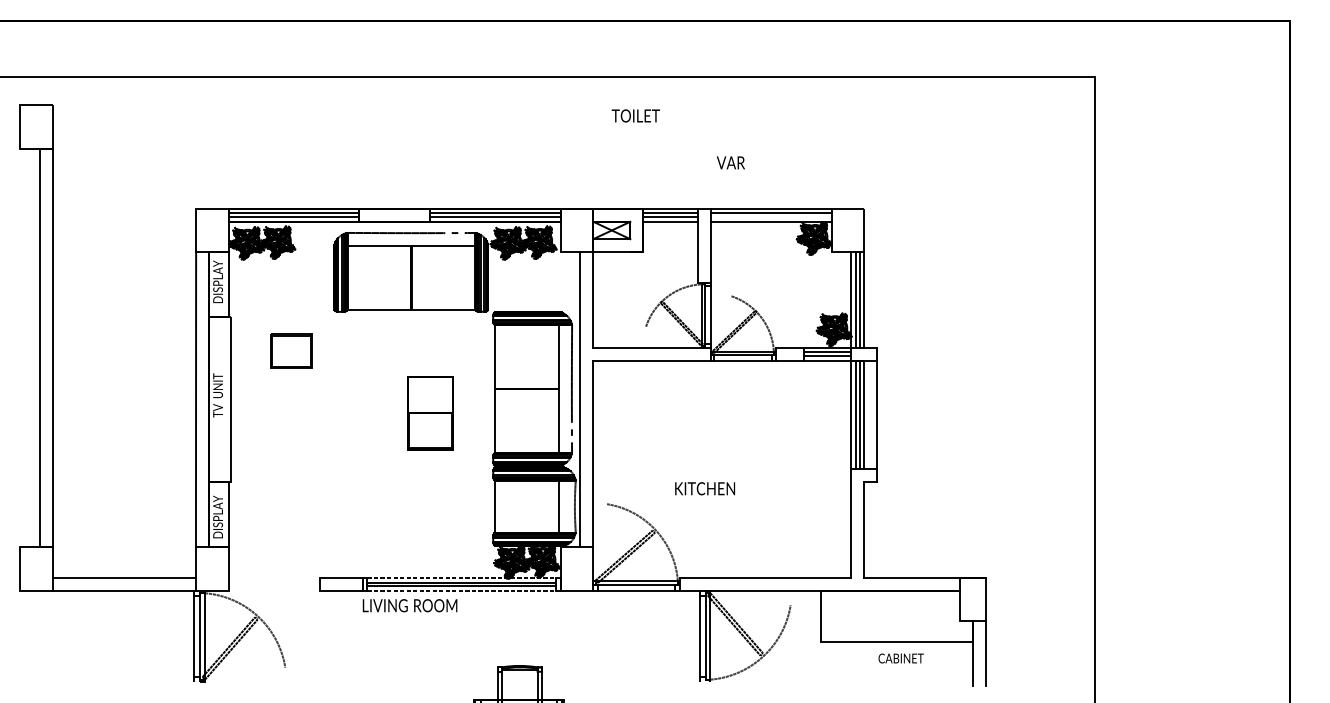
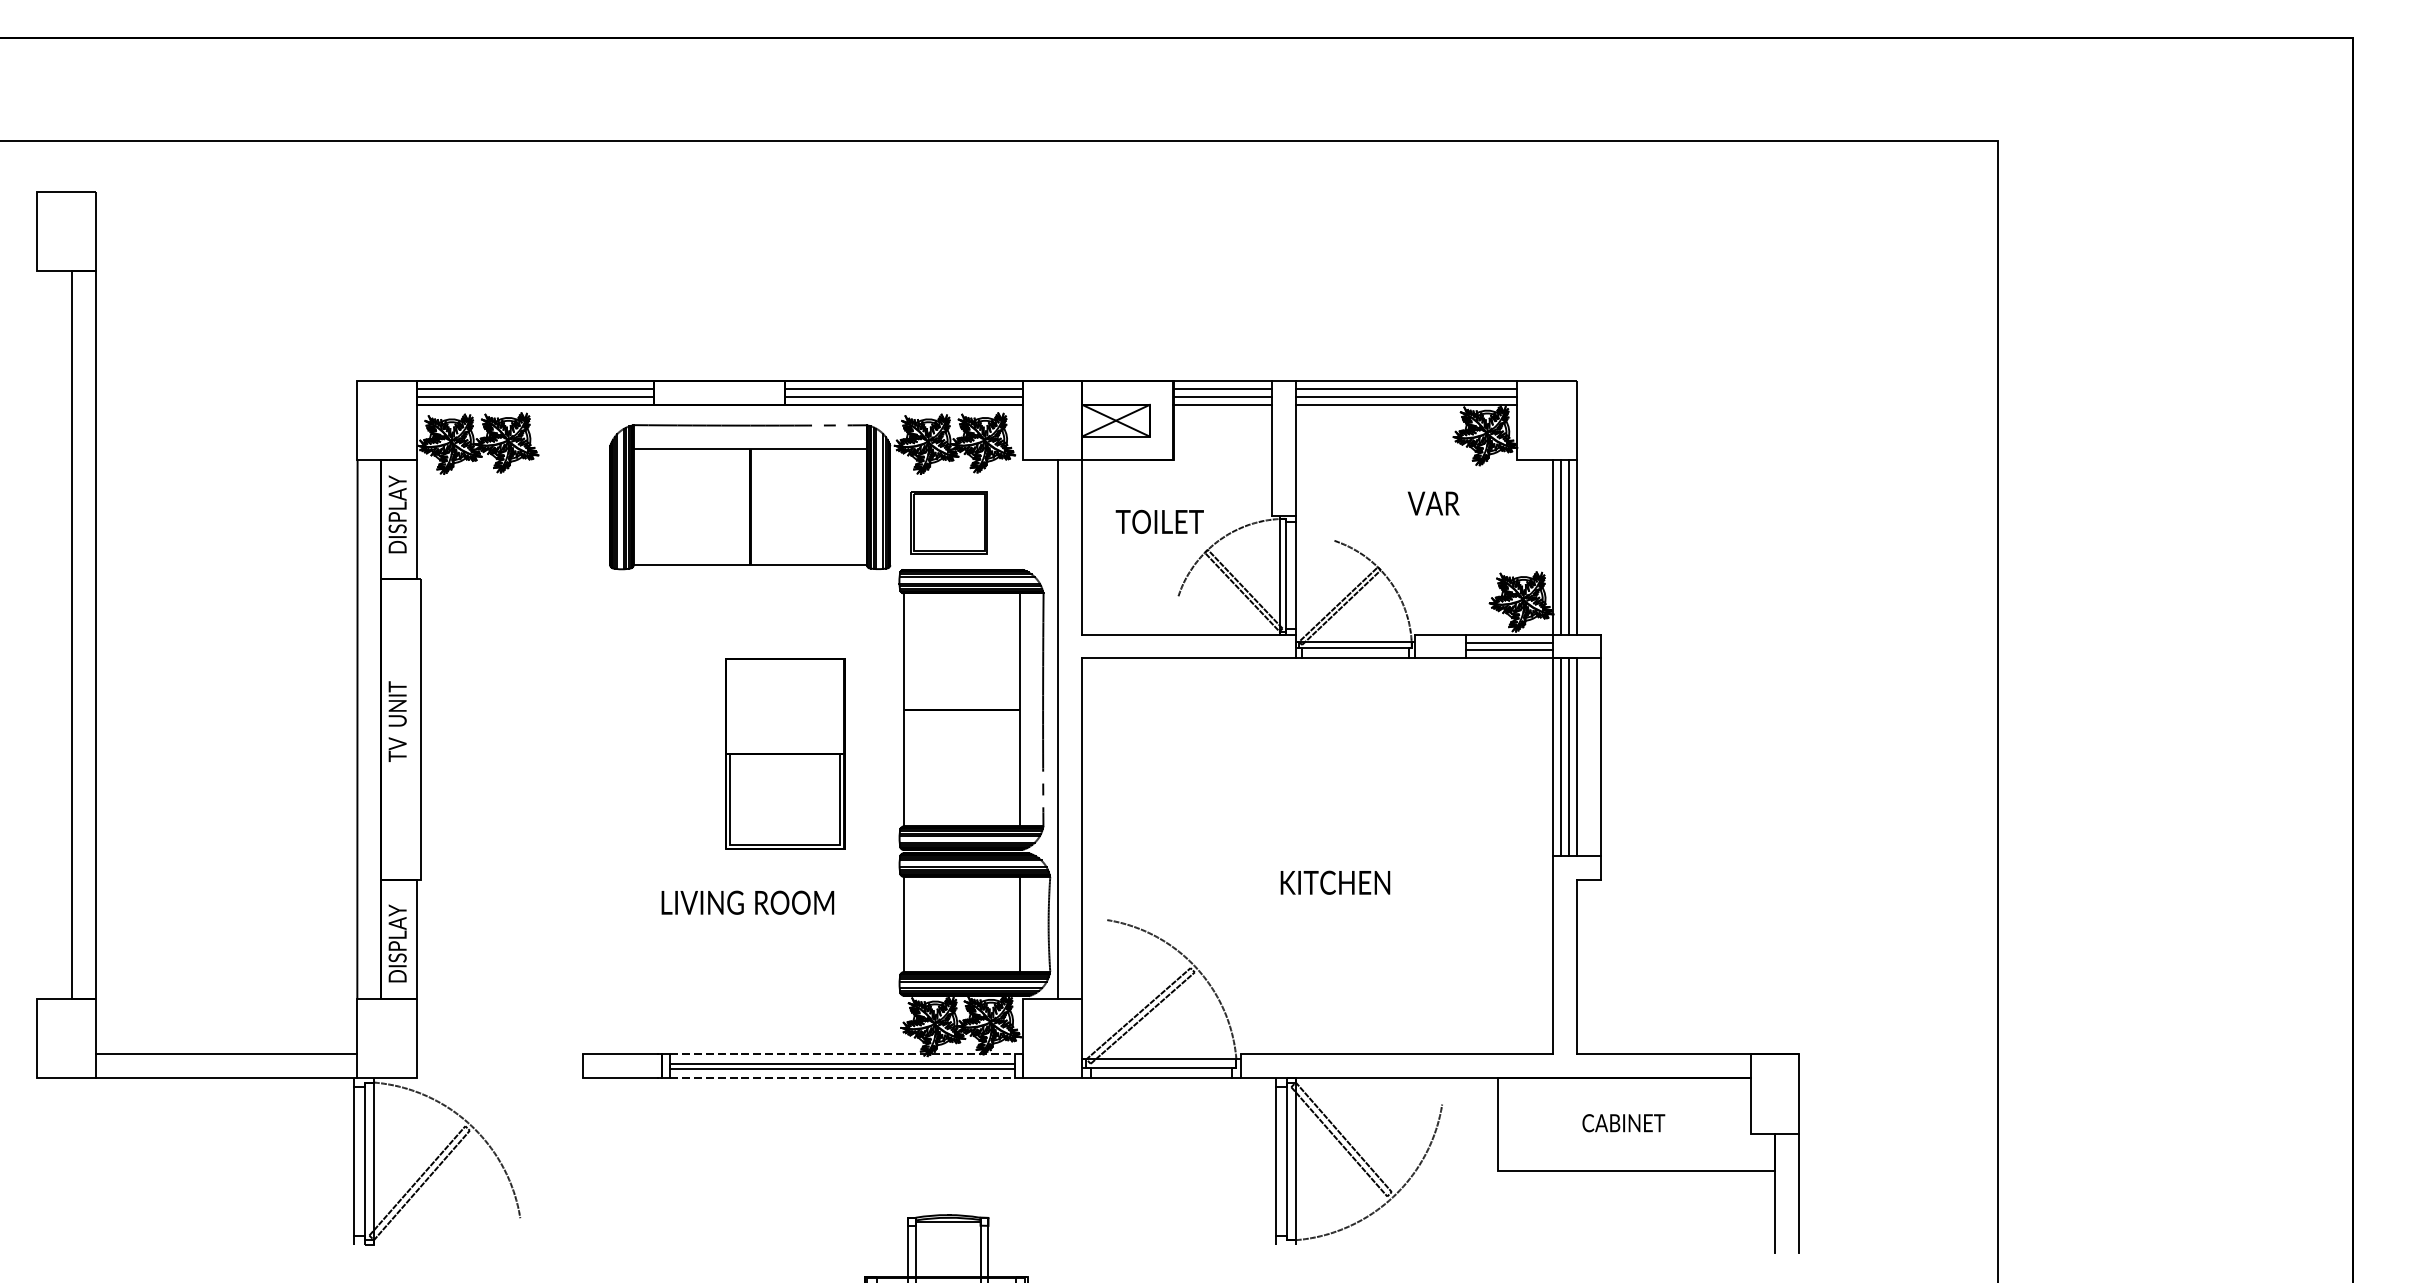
text: (635, 115) -> (1159, 521), moved
text: (730, 162) -> (1432, 502), moved
line: (770, 217) -> (1405, 397), added
part: (291, 350) -> (949, 521), moved
part: (430, 412) -> (785, 752), size x1.43
text: (704, 488) -> (1334, 882), moved
text: (409, 605) -> (746, 902), moved
text: (900, 658) -> (1622, 1123), moved

